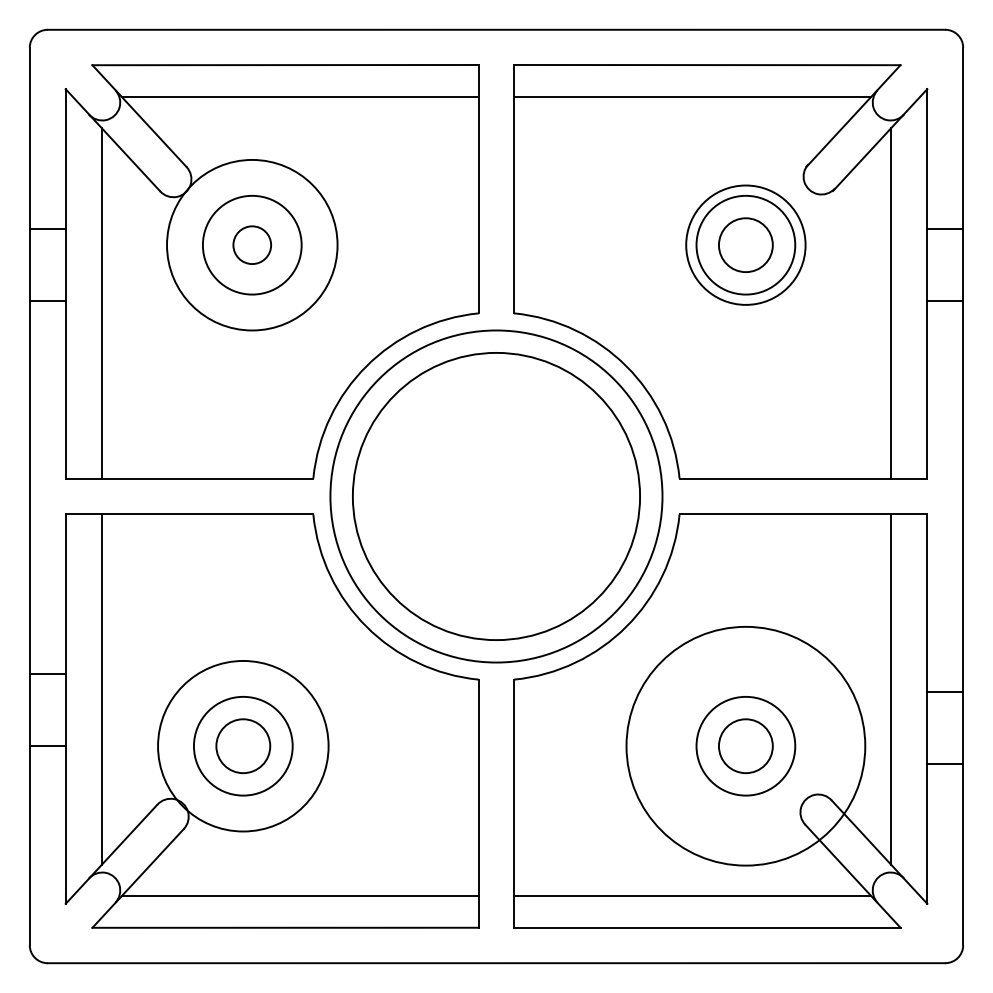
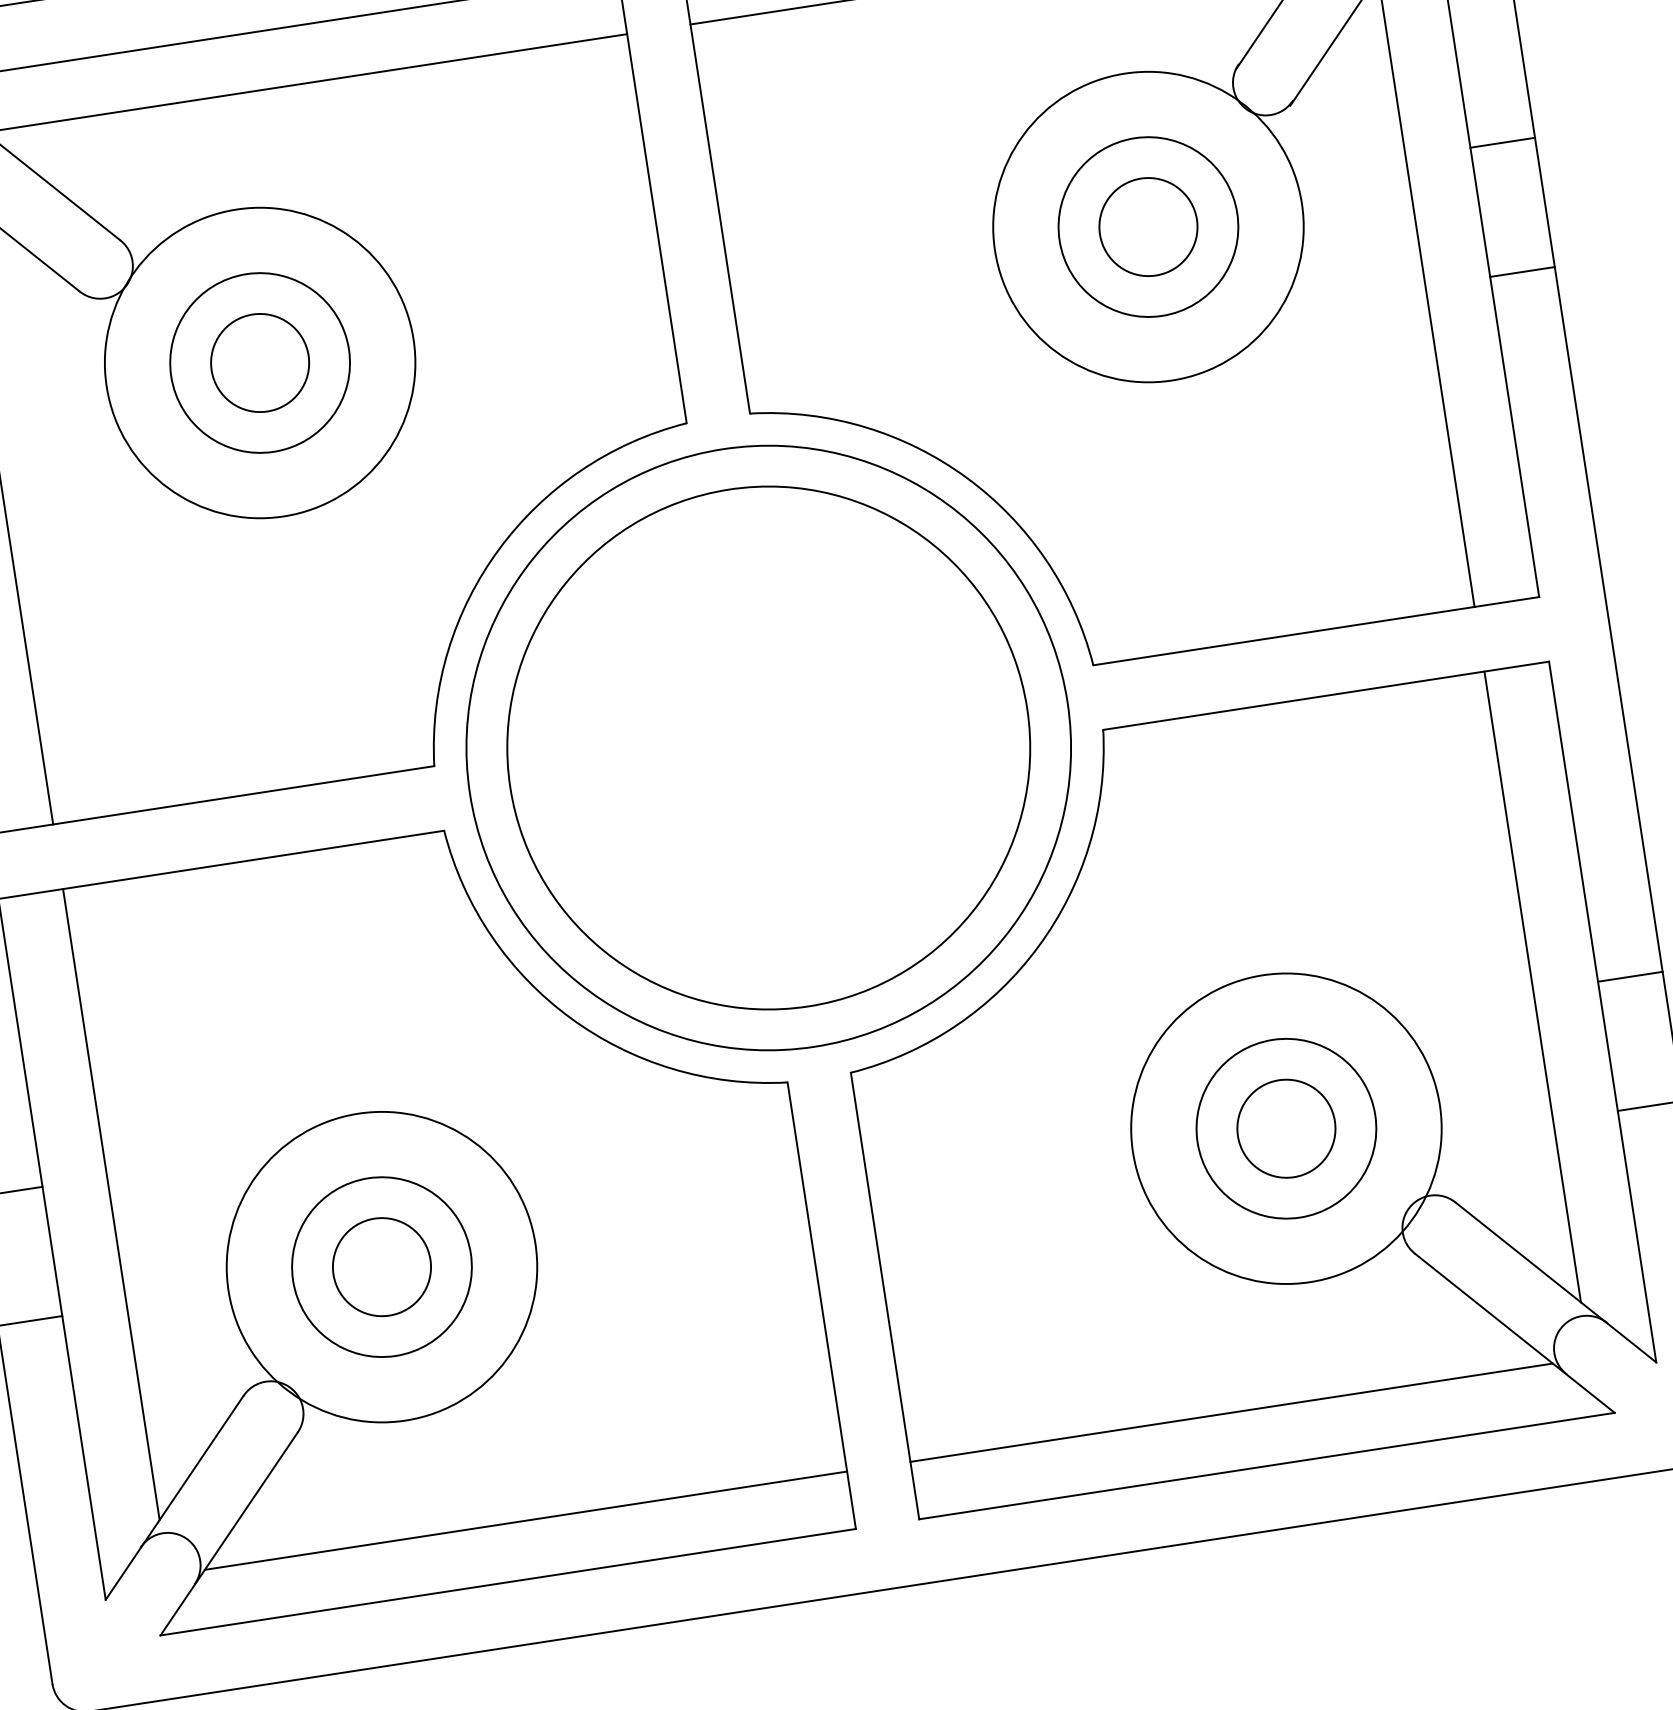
circle: (745, 244) -> (1147, 225), size x1.43
circle: (252, 245) -> (260, 363), size x1.43
circle: (745, 745) -> (1285, 1127), size x0.71

